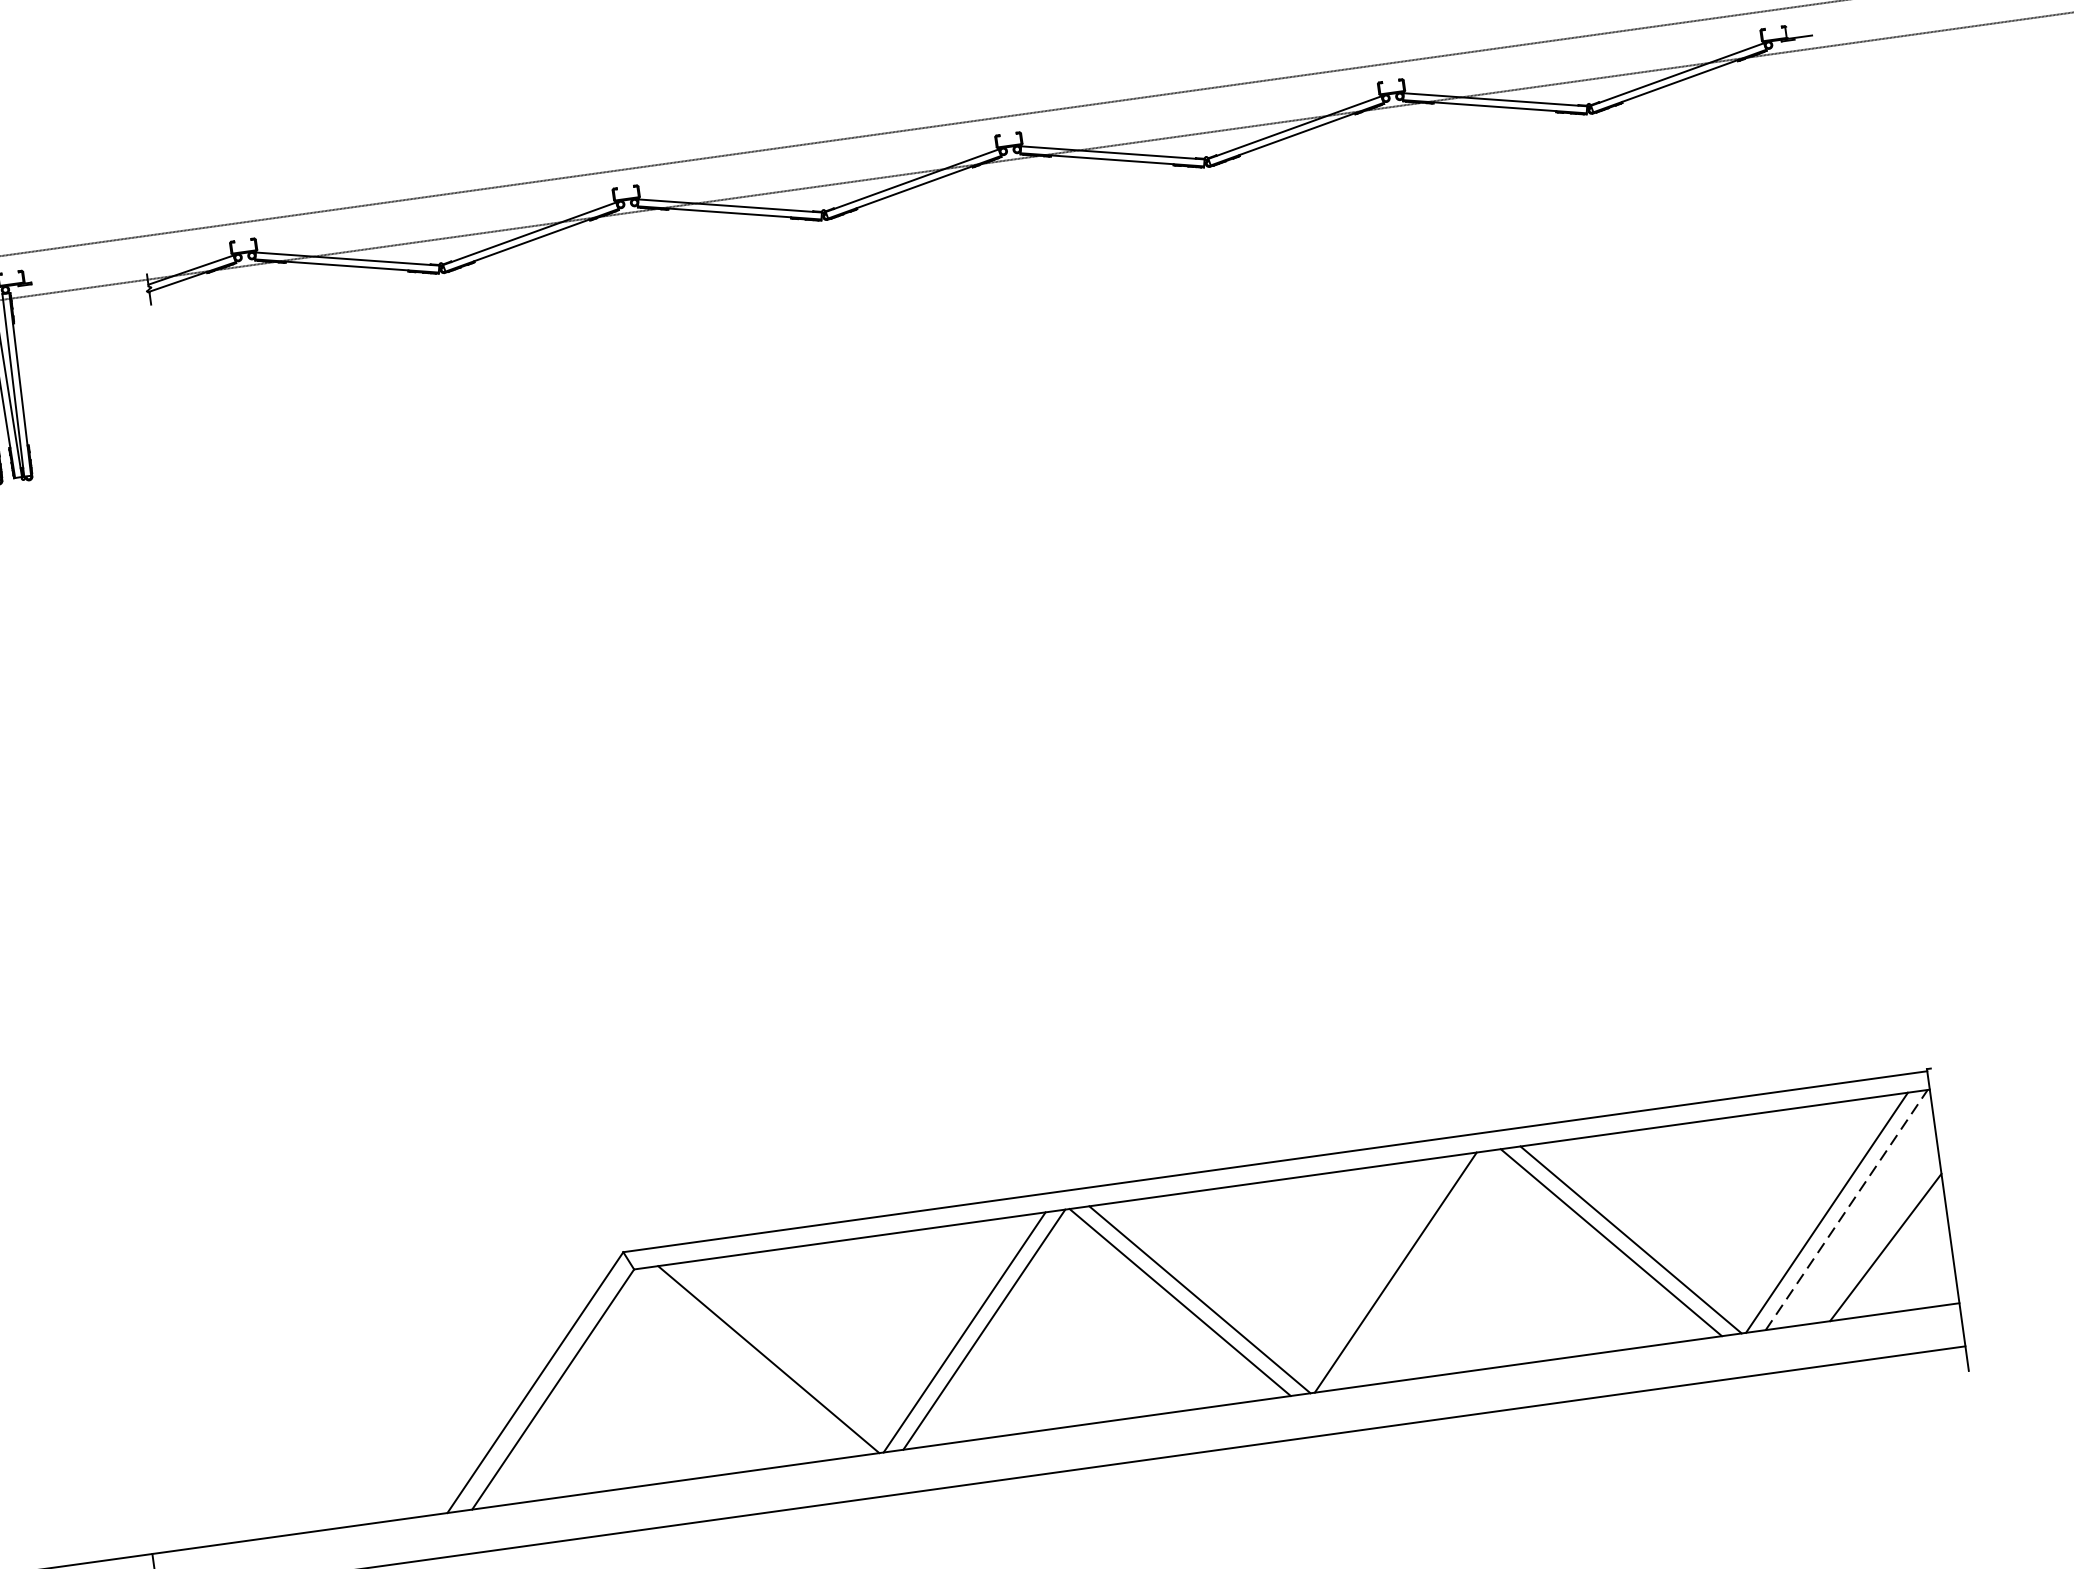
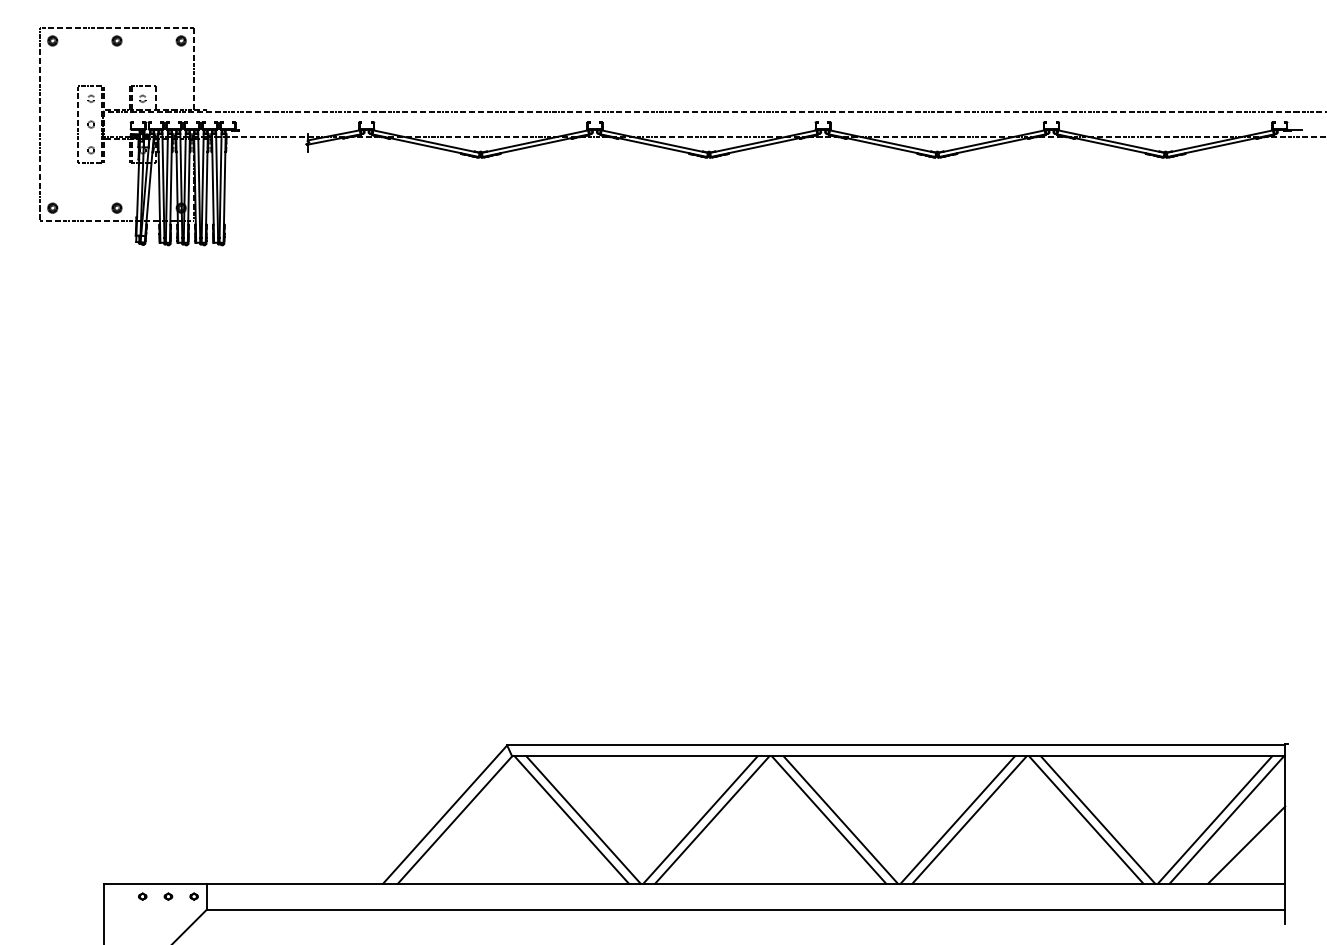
line: (1846, 1210) -> (1226, 820), dashed -> solid
line: (1415, 1268) -> (969, 819), added
line: (748, 1361) -> (571, 819), added

